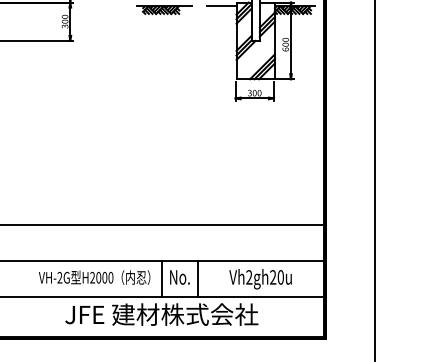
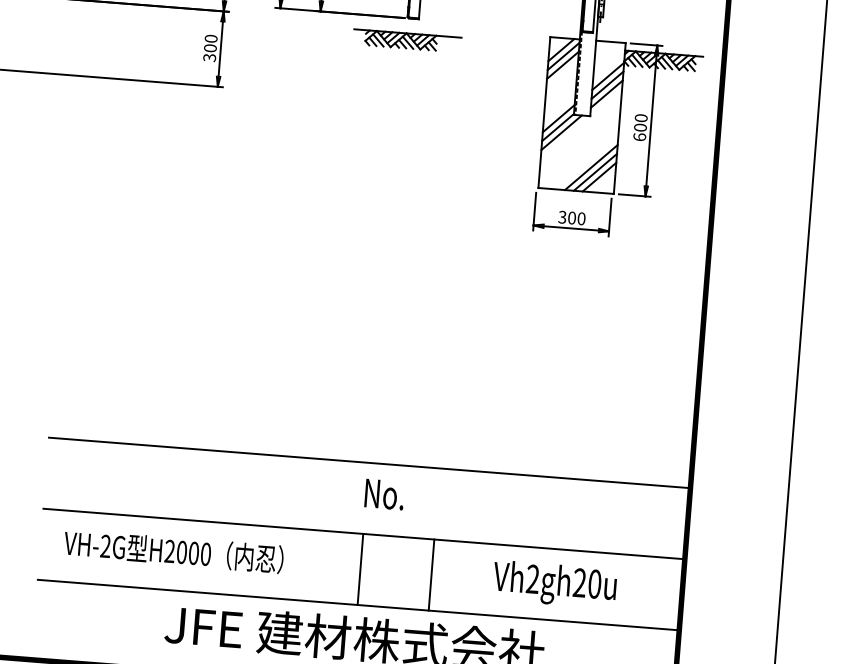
line: (221, 6) -> (520, 42), removed
text: (94, 277) -> (173, 551), moved
text: (179, 277) -> (383, 494), moved

